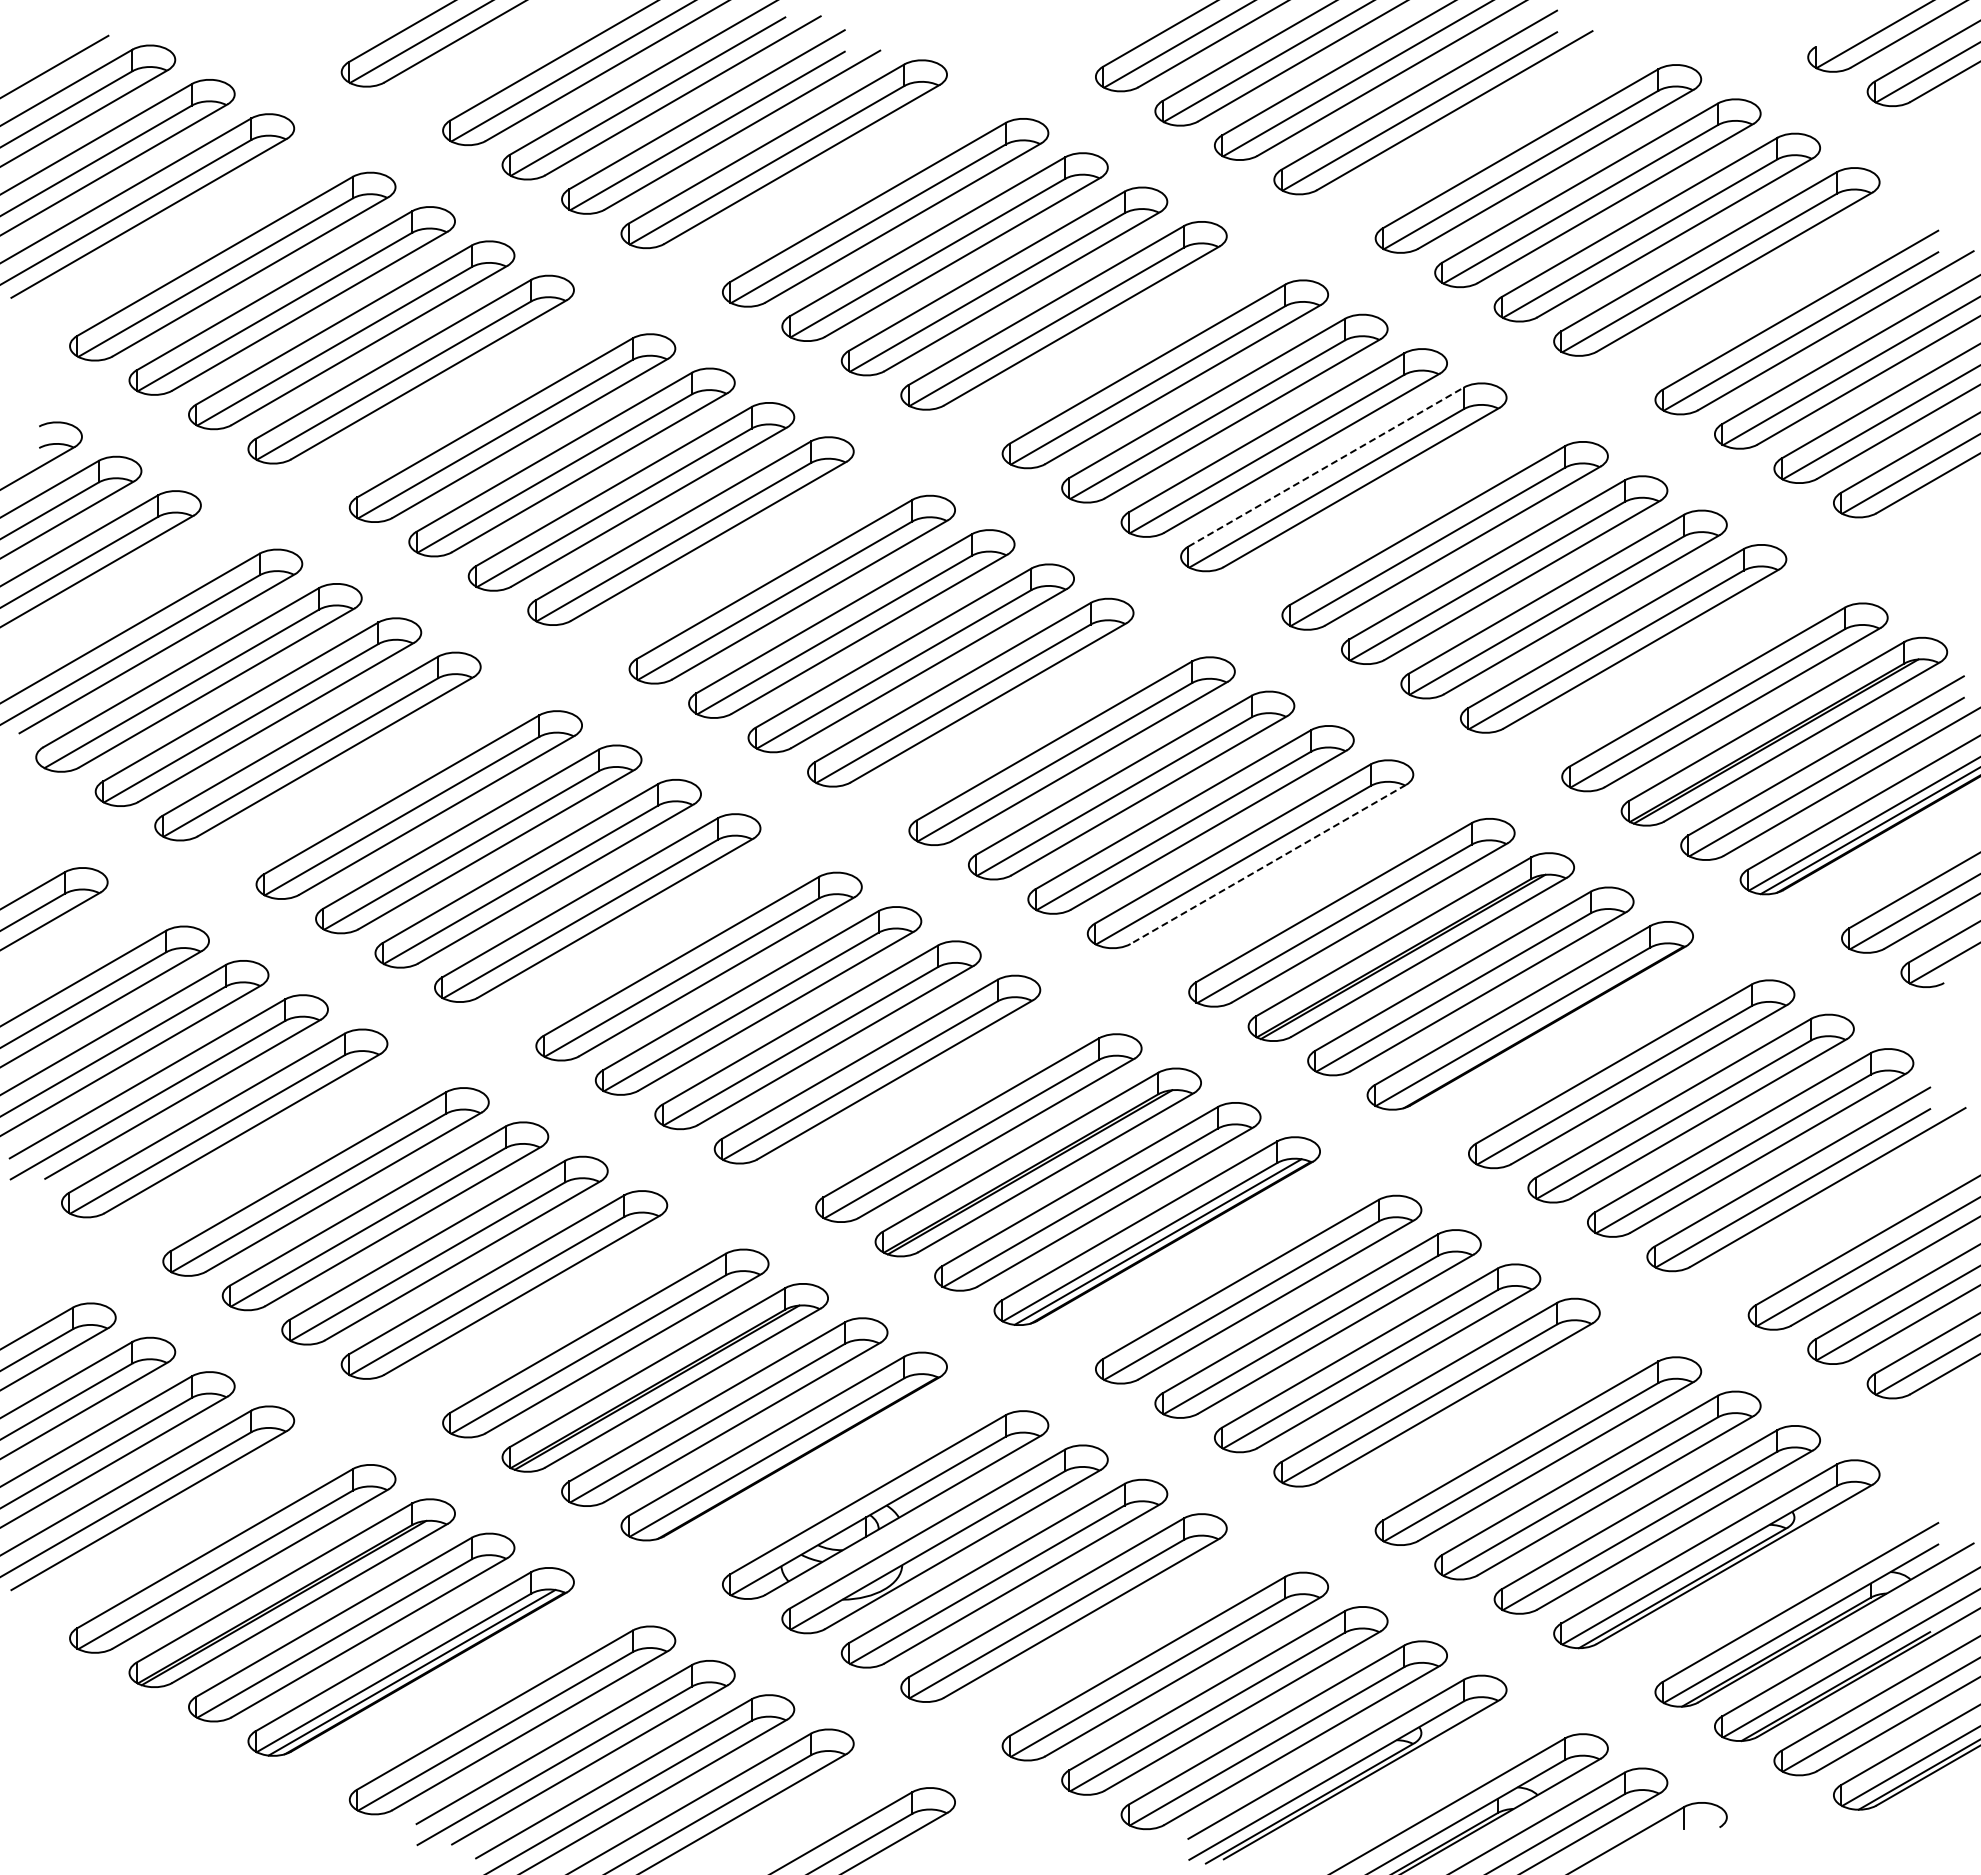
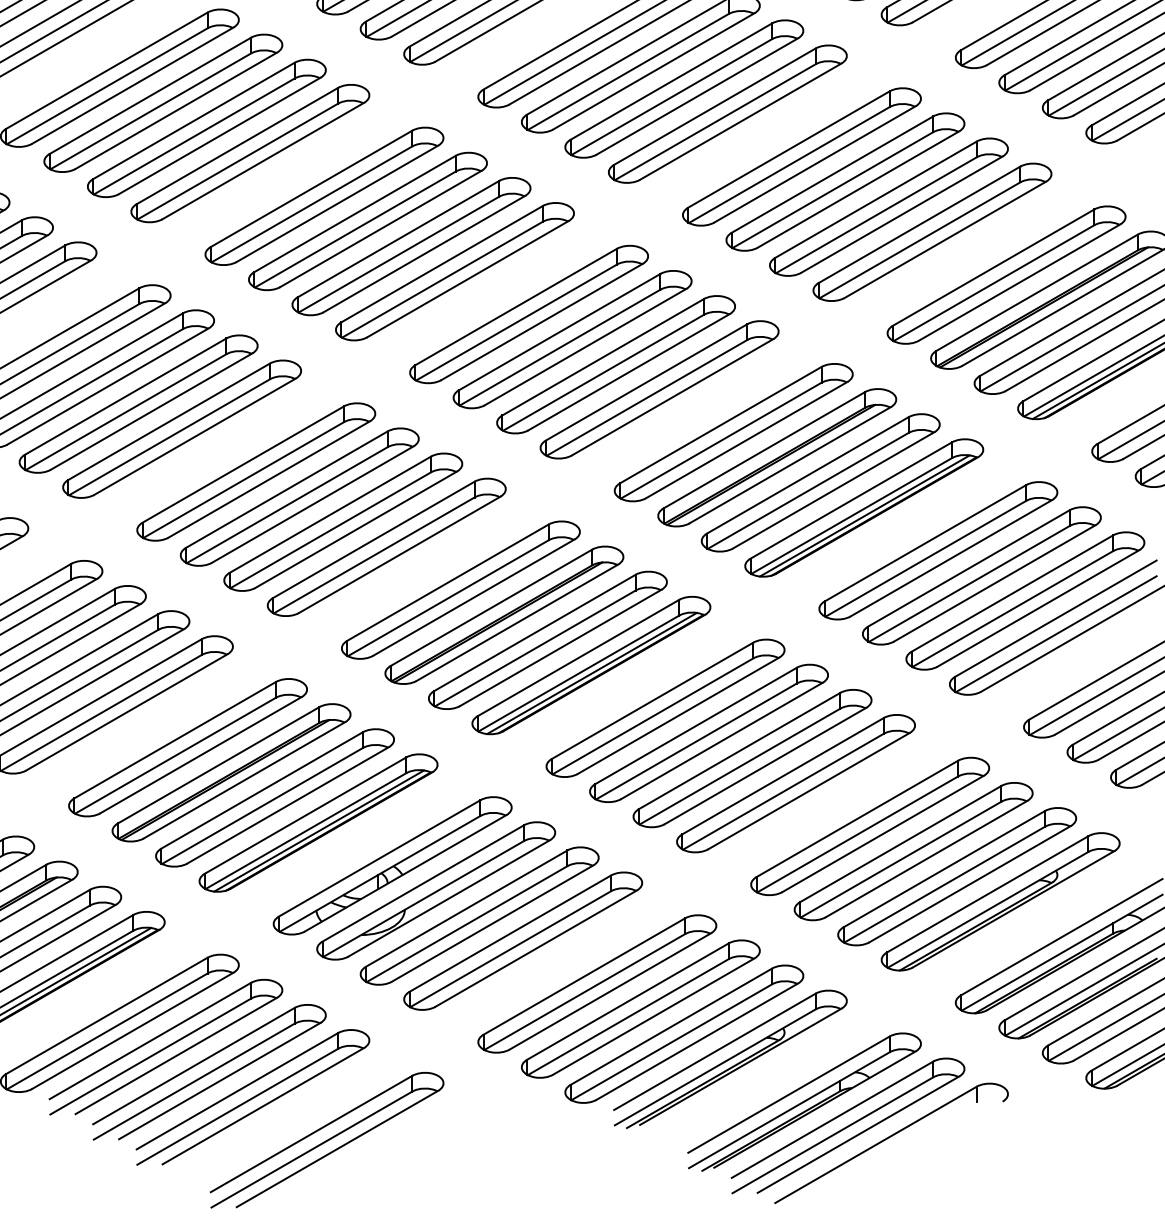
line: (1326, 466) -> (715, 106), dashed -> solid
line: (1267, 864) -> (672, 397), dashed -> solid
line: (1530, 1026) -> (864, 515), added
line: (784, 1457) -> (318, 831), added

